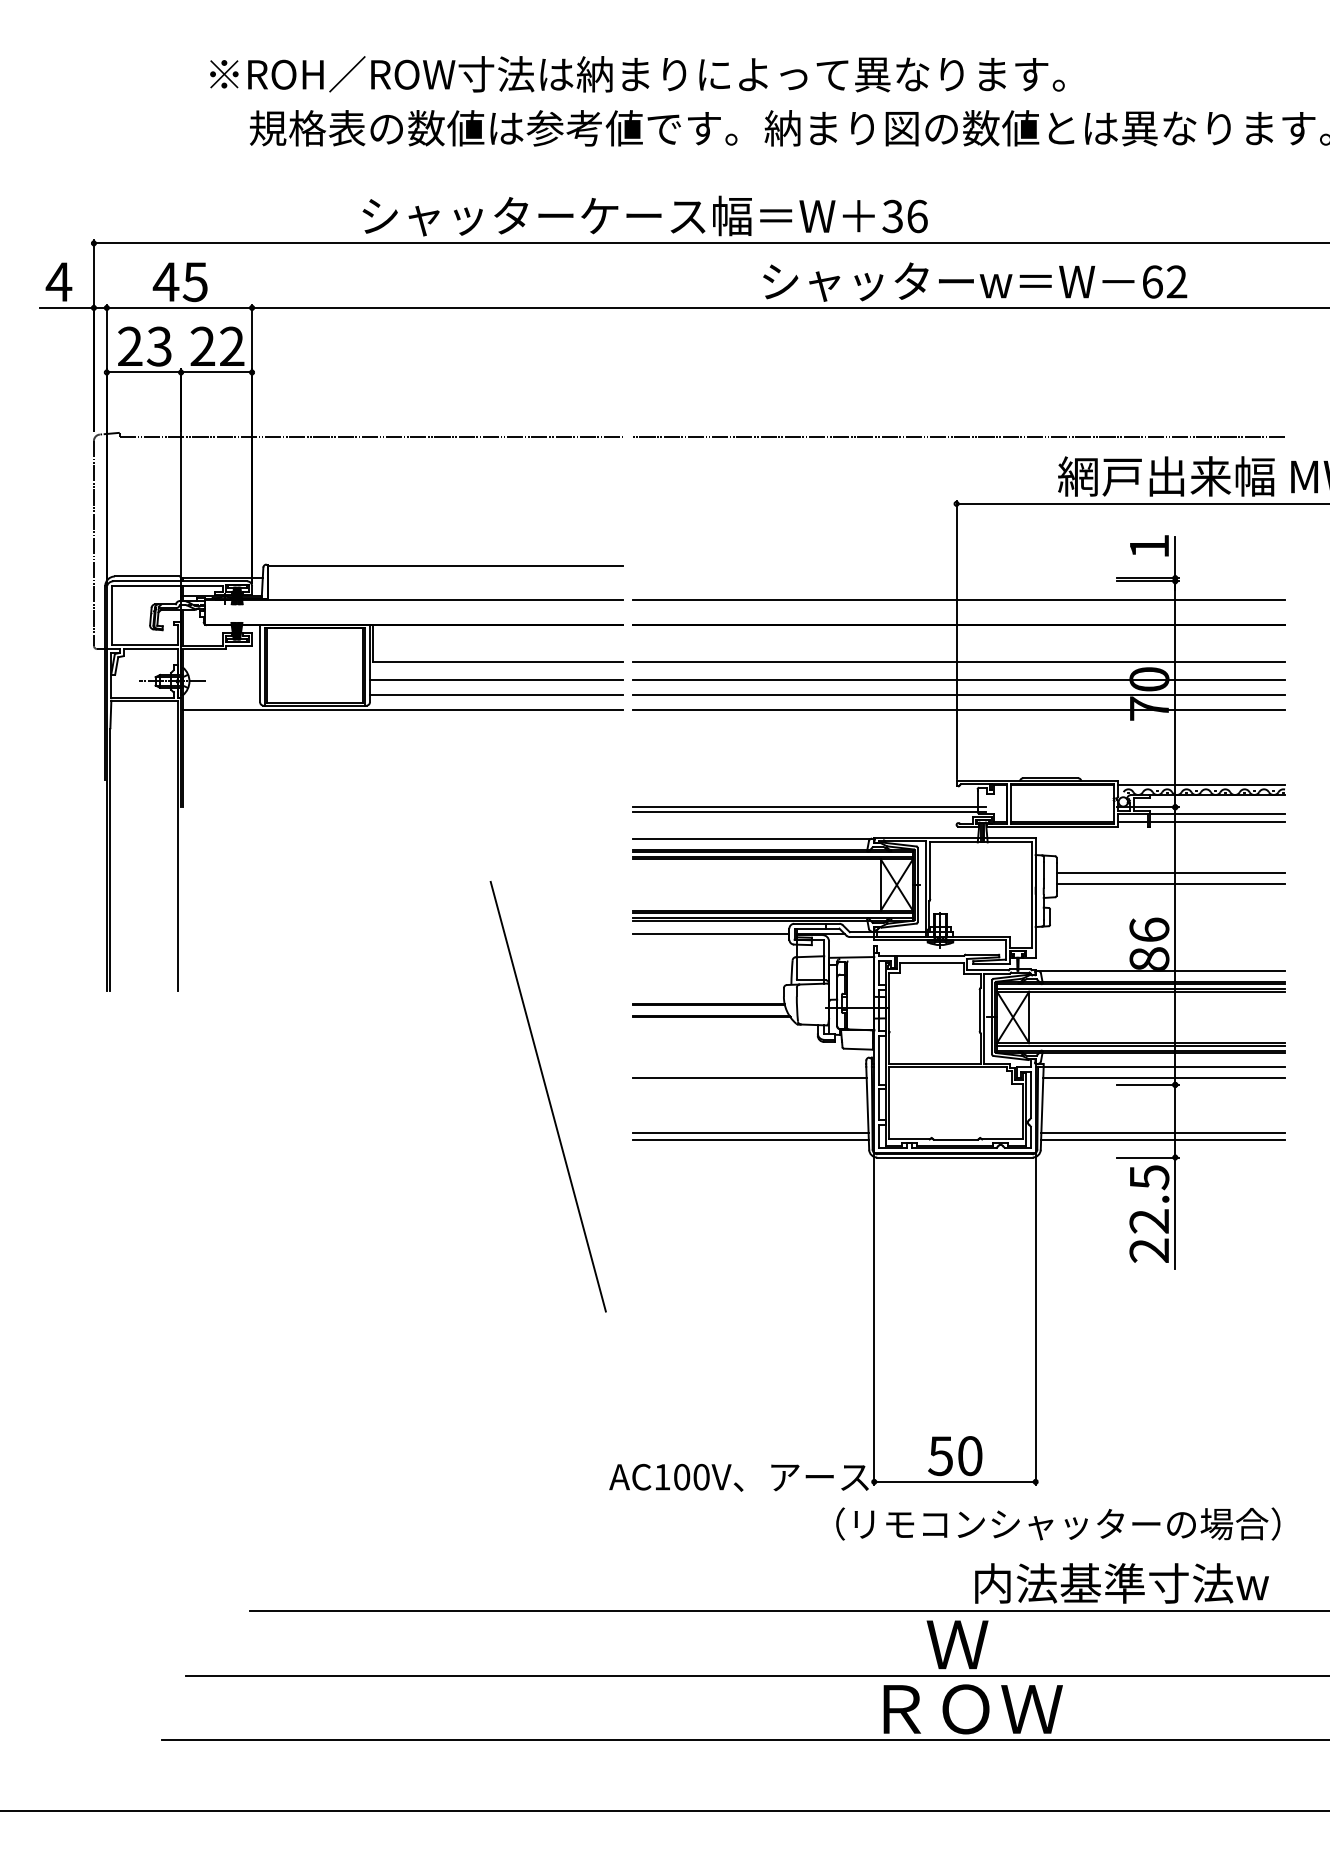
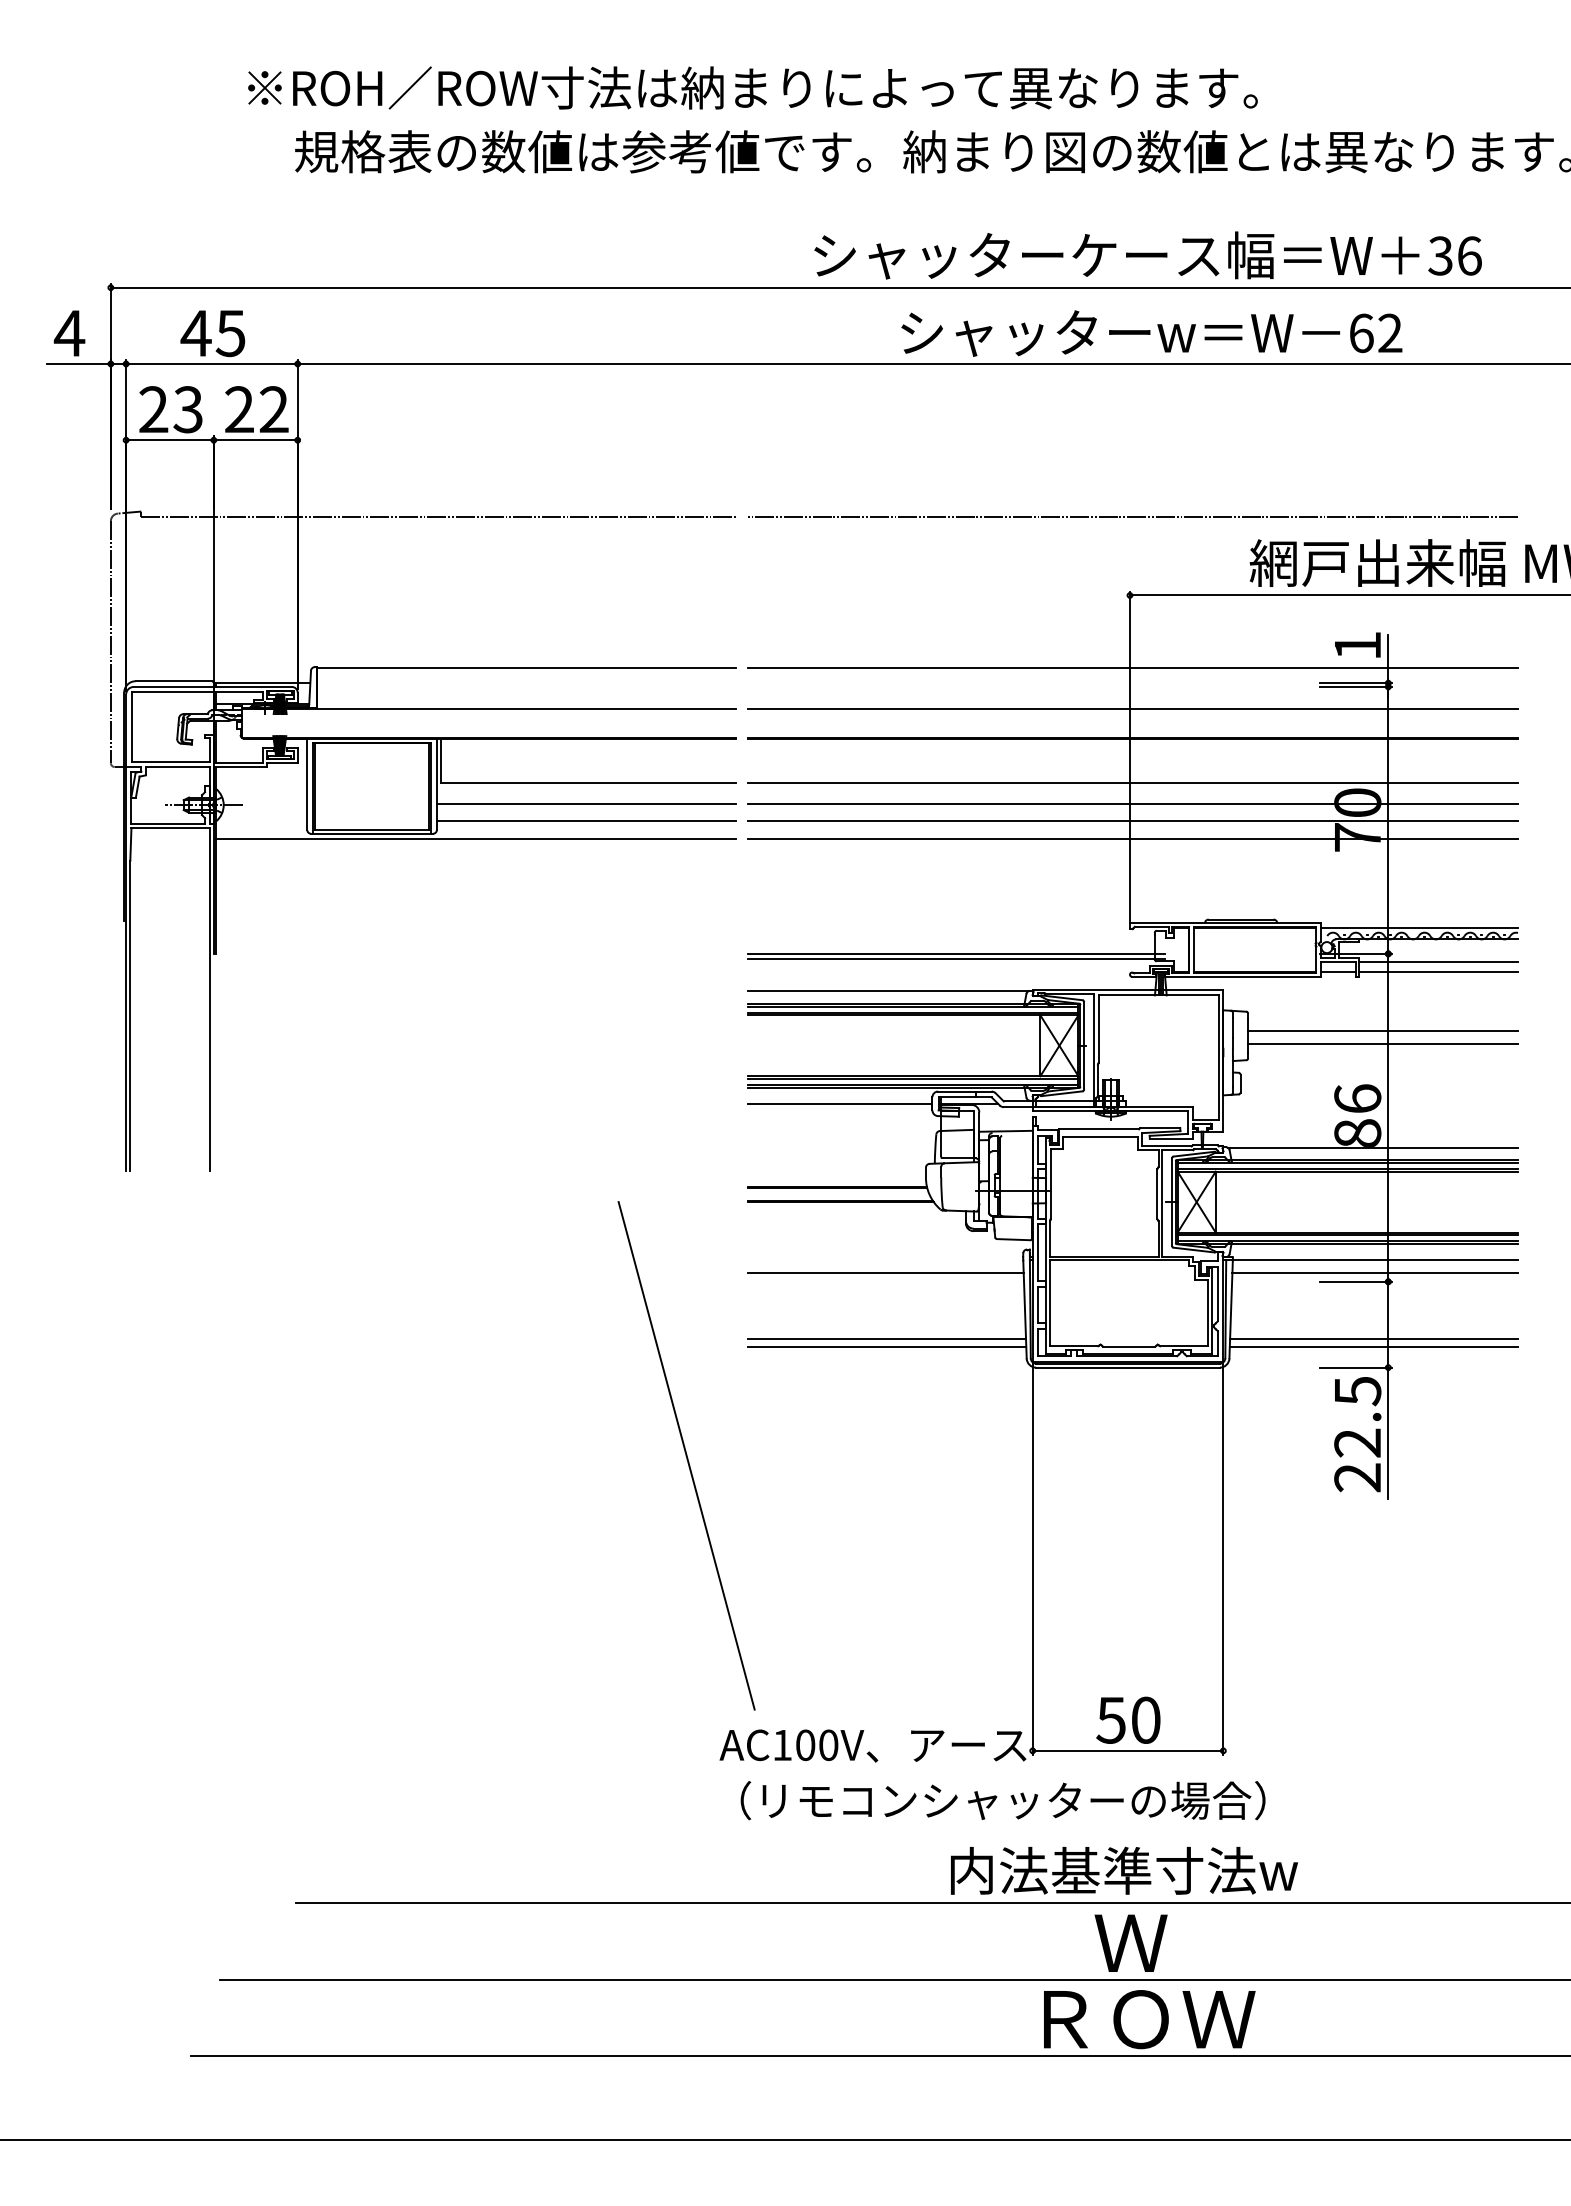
text: (644, 216) -> (1147, 255), moved
line: (958, 565) -> (1132, 668), added
line: (548, 1096) -> (686, 1455), moved
text: (1057, 1523) -> (1002, 1800), moved
text: (1122, 1583) -> (1124, 1870), moved

